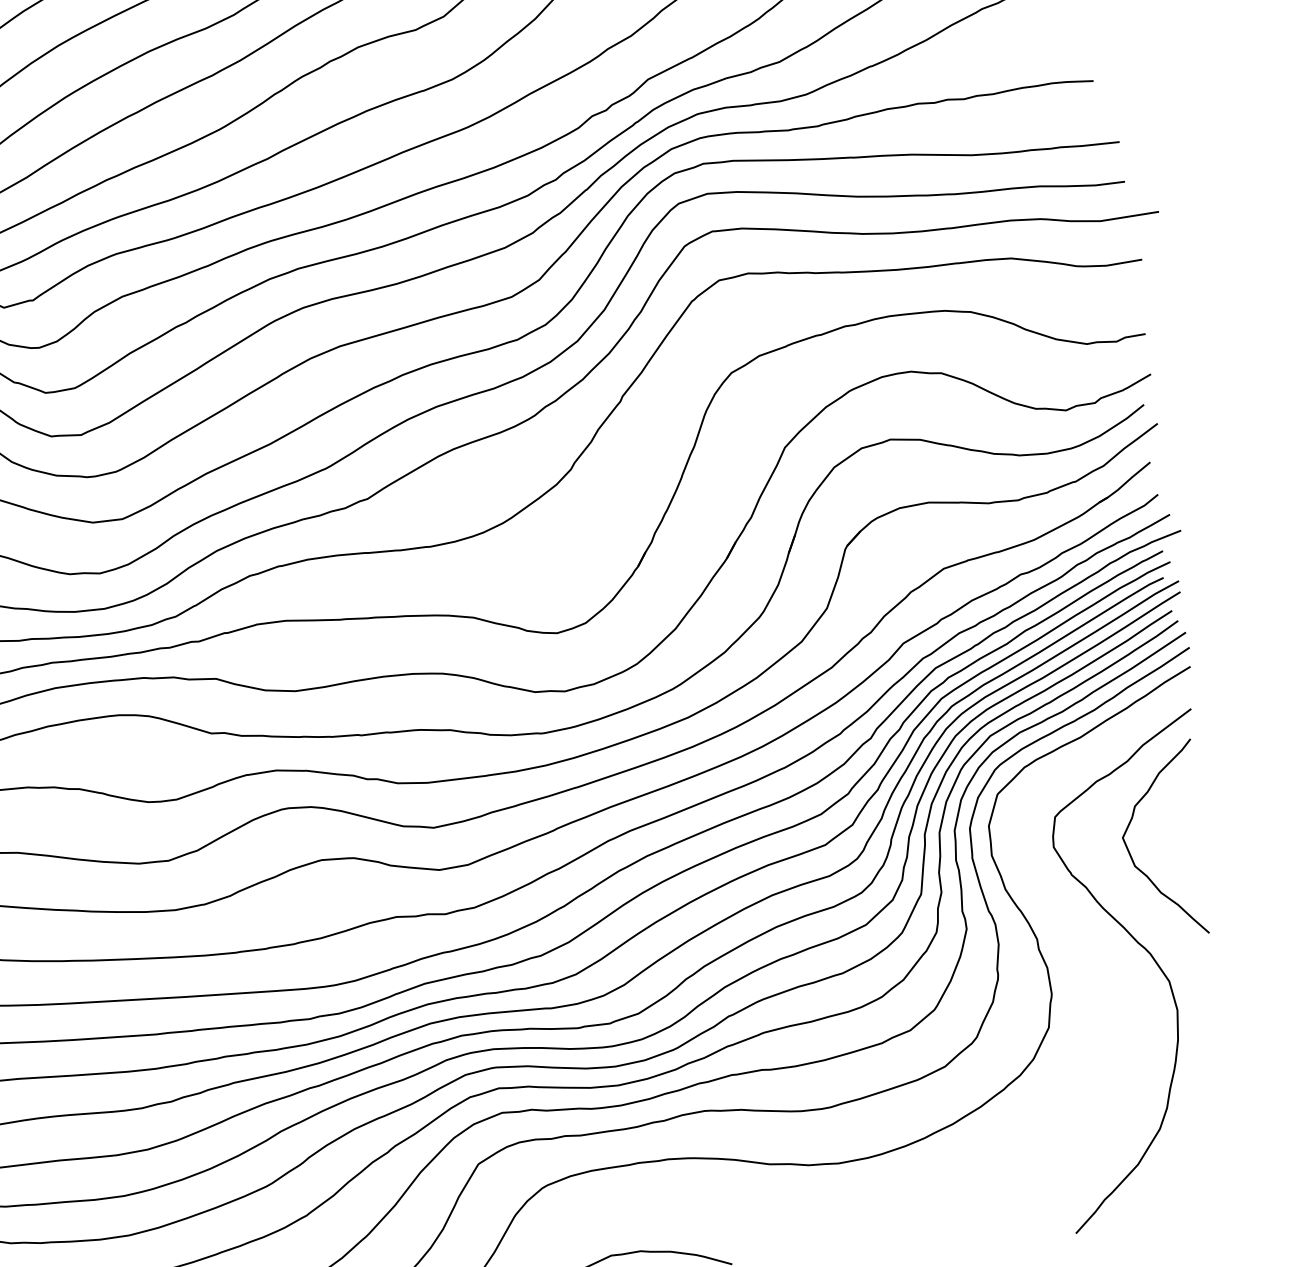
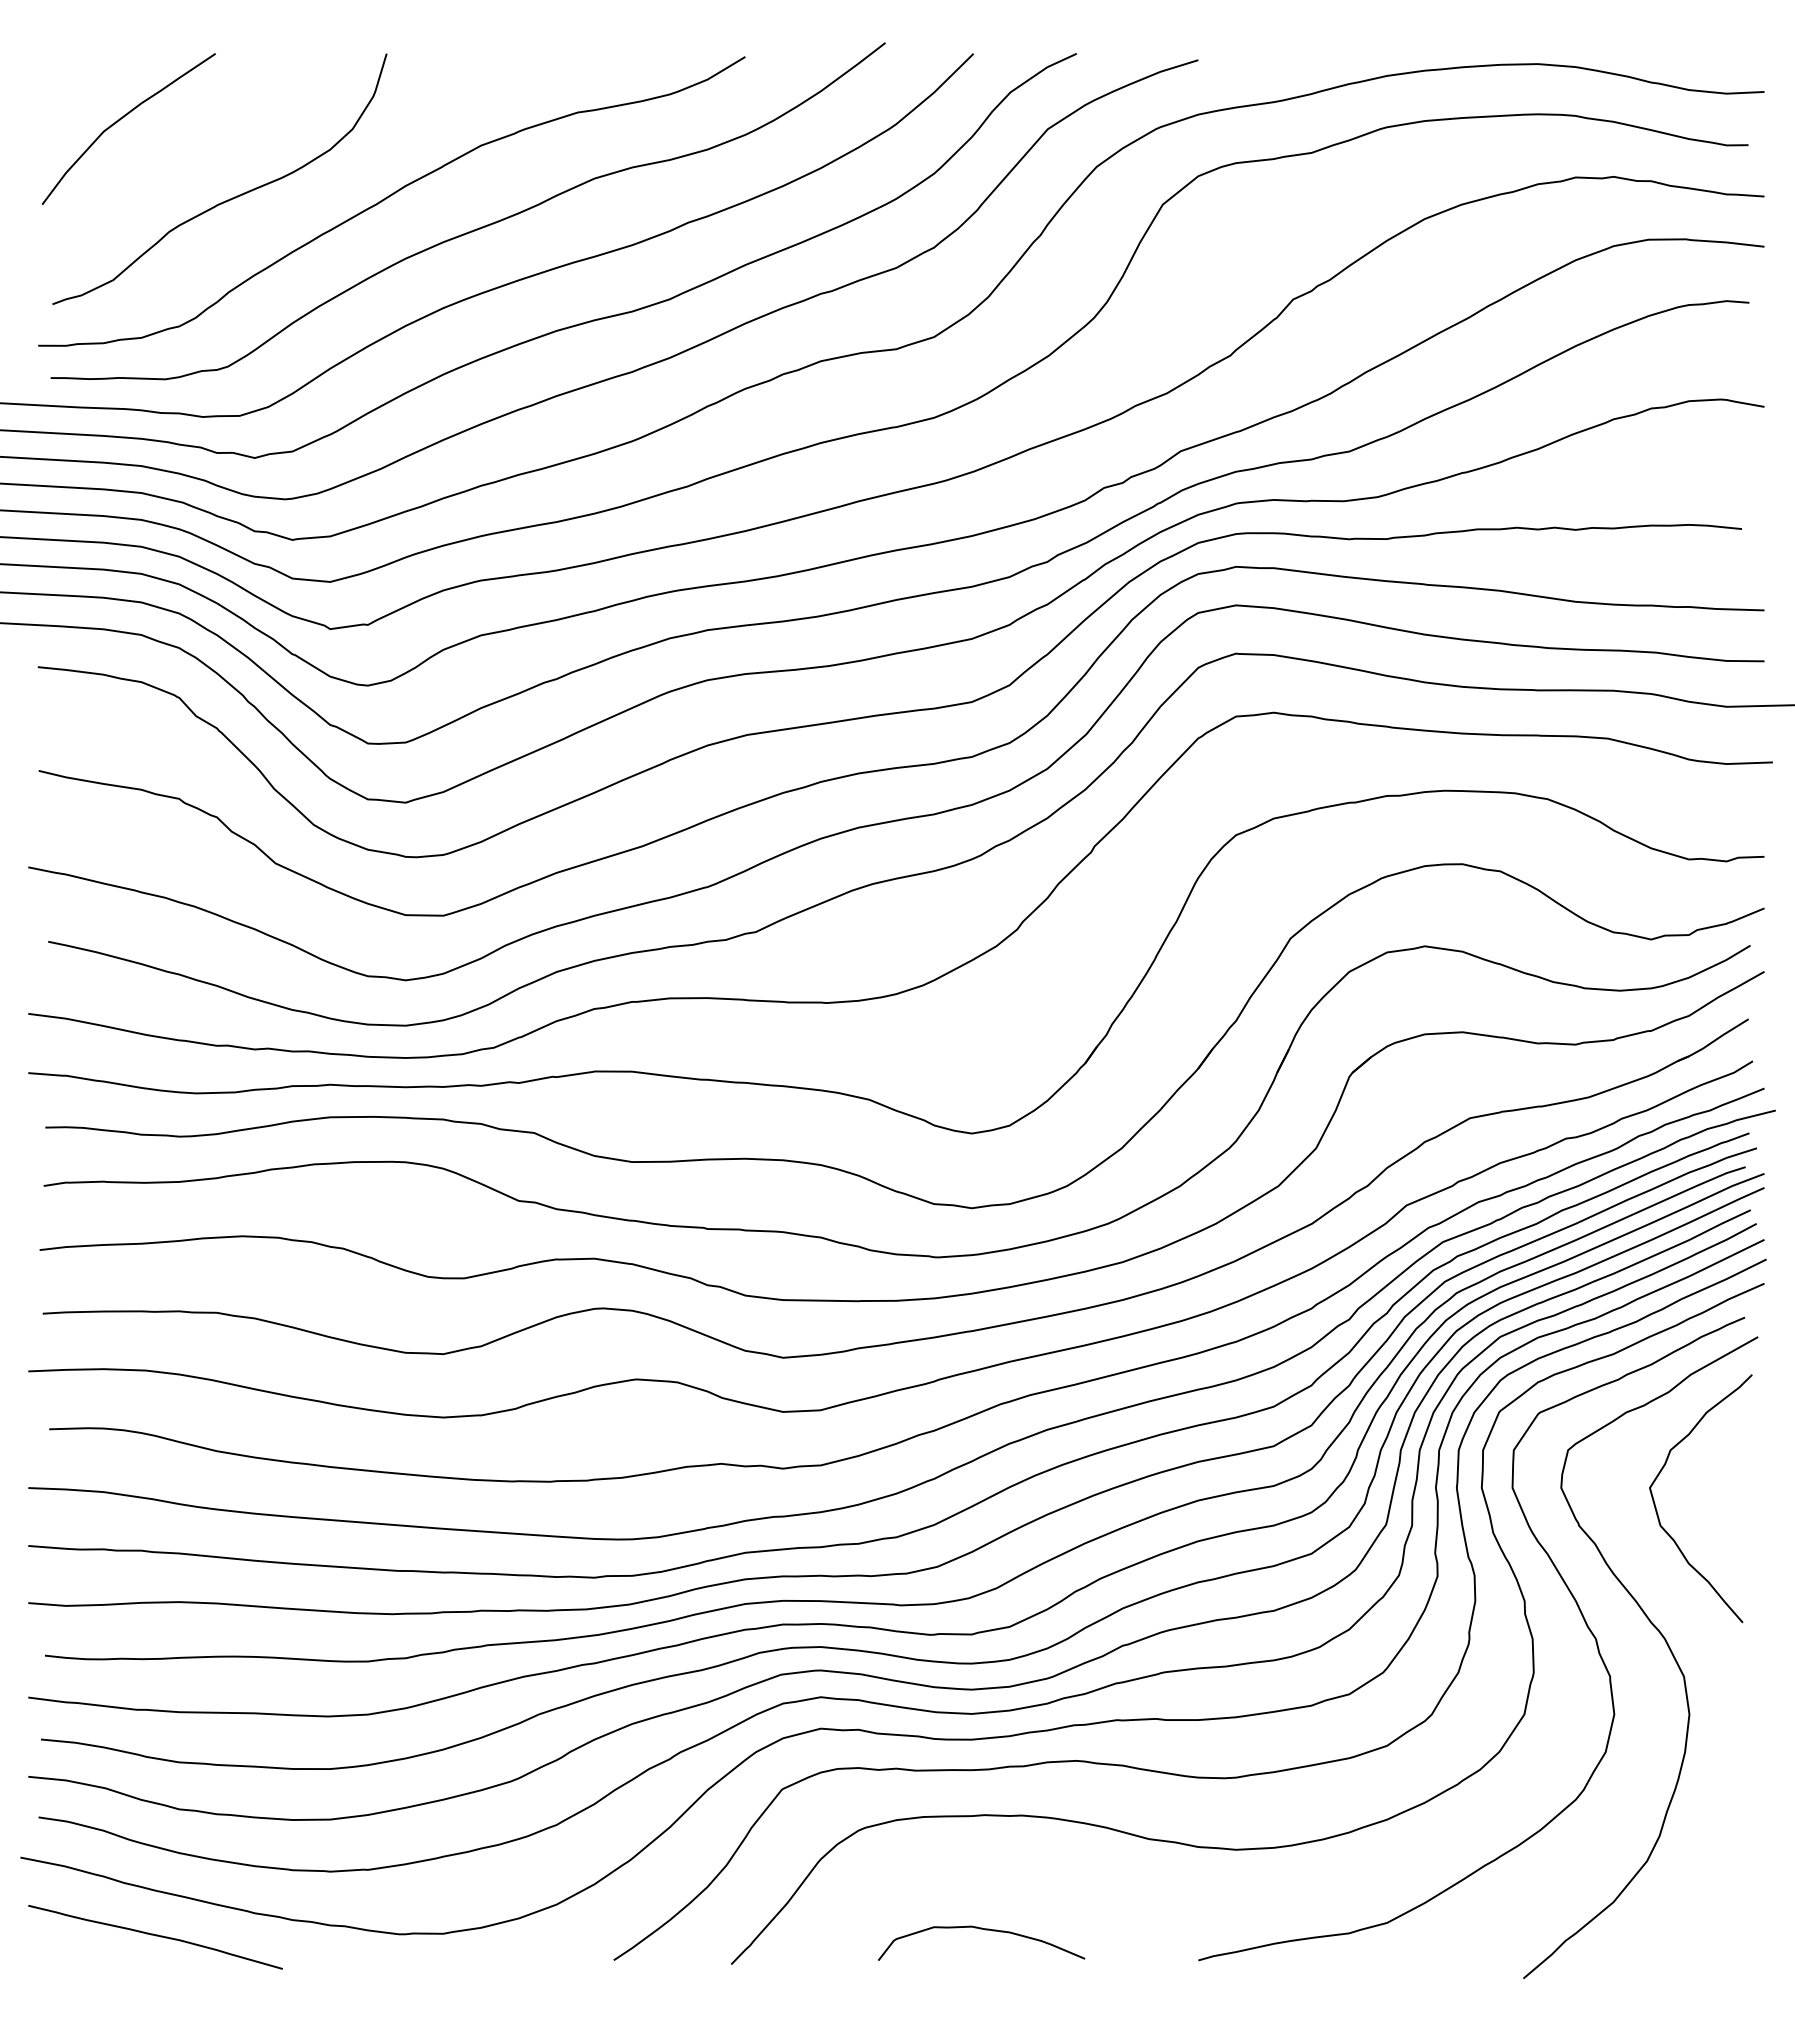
curve: (1066, 922) -> (1564, 1584), added

